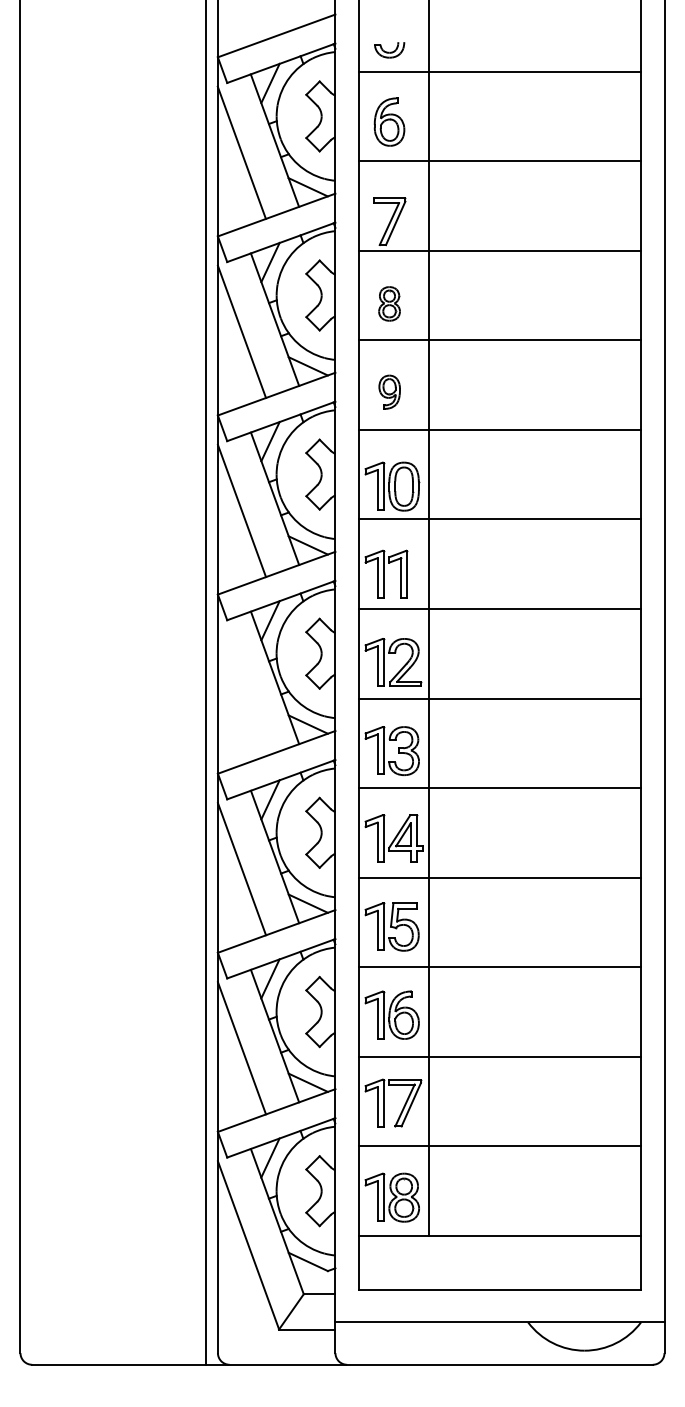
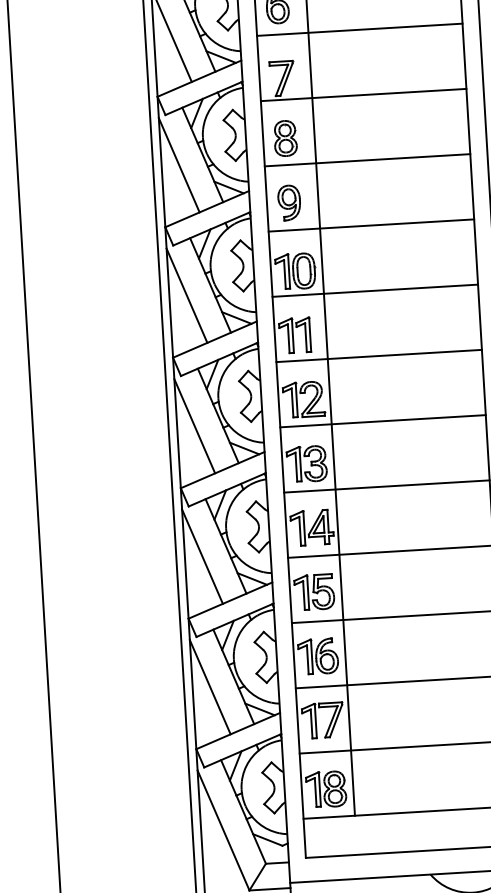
part: (389, 303) -> (285, 138), size x1.43
part: (389, 391) -> (289, 202), size x1.43
line: (241, 690) -> (194, 426), added

